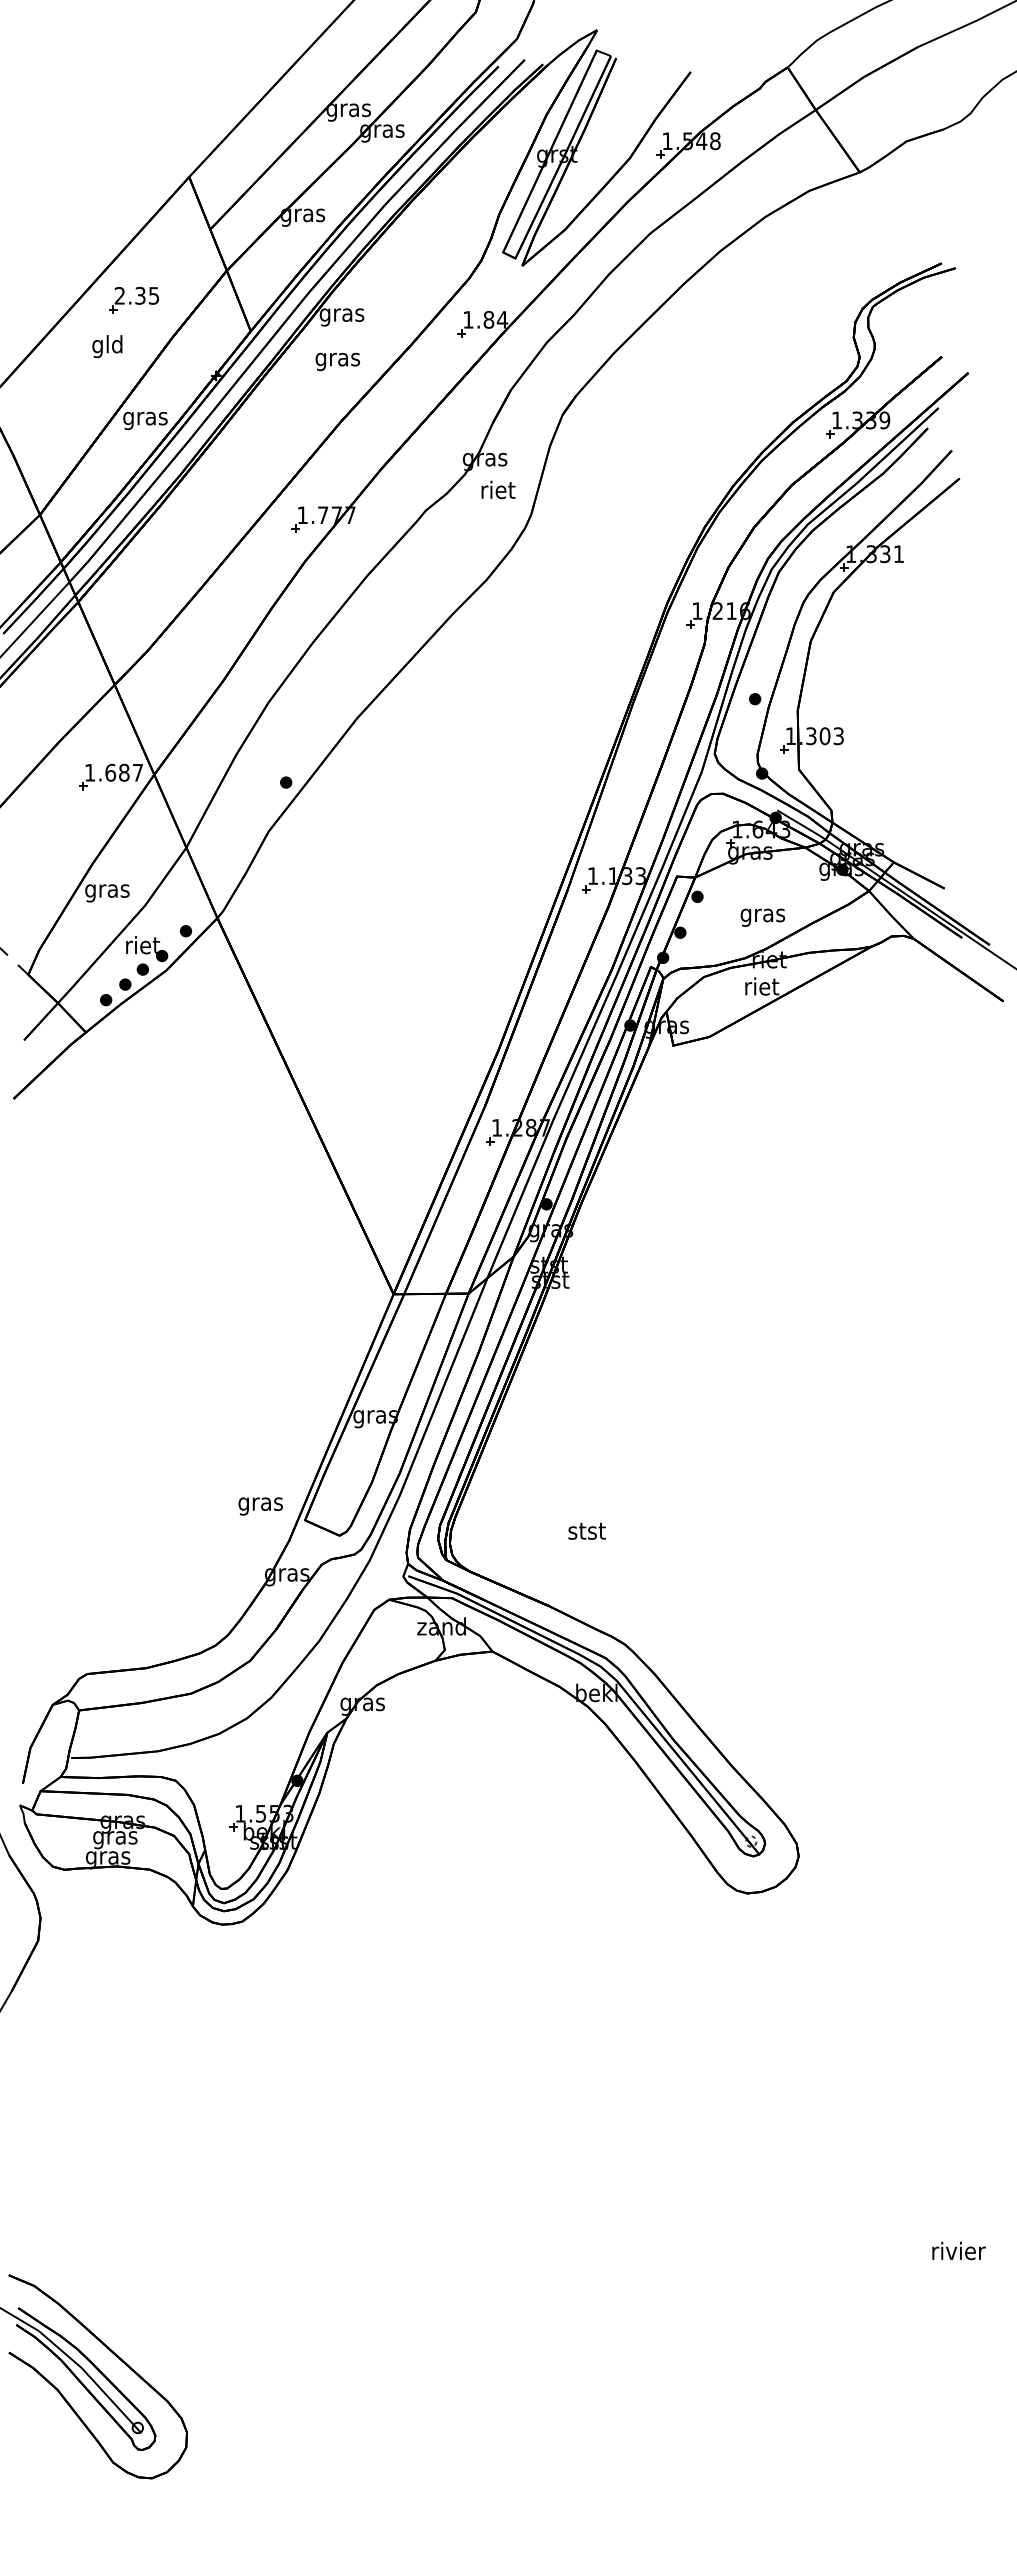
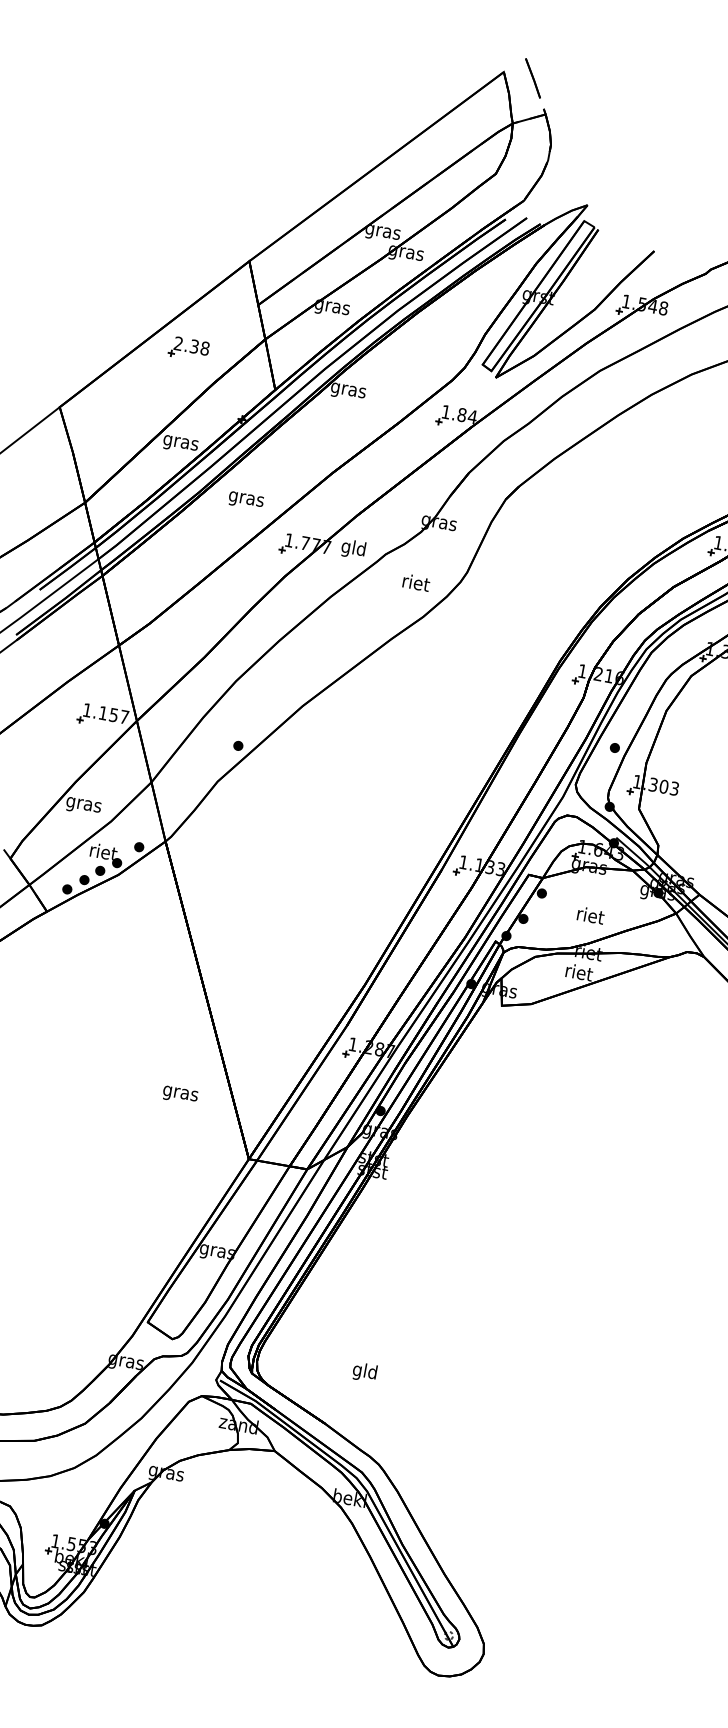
text: (153, 295) -> (204, 348), 2.35 -> 2.38
text: (107, 346) -> (353, 549), moved
text: (337, 361) -> (245, 500), moved
text: (498, 489) -> (416, 582), moved
text: (117, 772) -> (108, 714), 1.687 -> 1.157
text: (762, 915) -> (589, 917), gras -> riet
text: (260, 1506) -> (180, 1095), moved
text: (586, 1532) -> (364, 1371), stst -> gld

